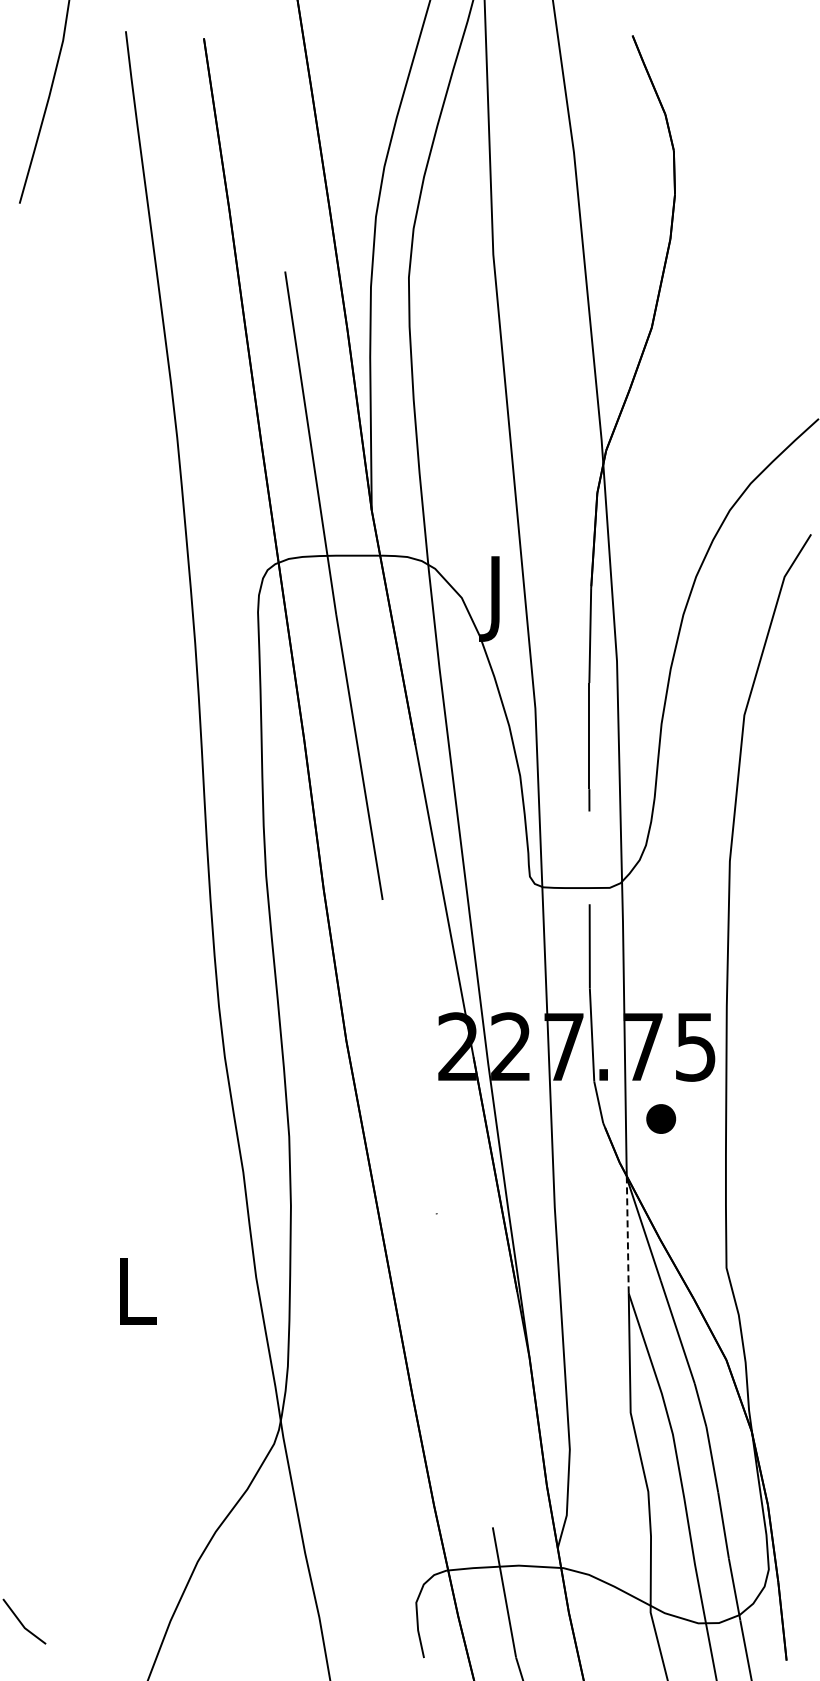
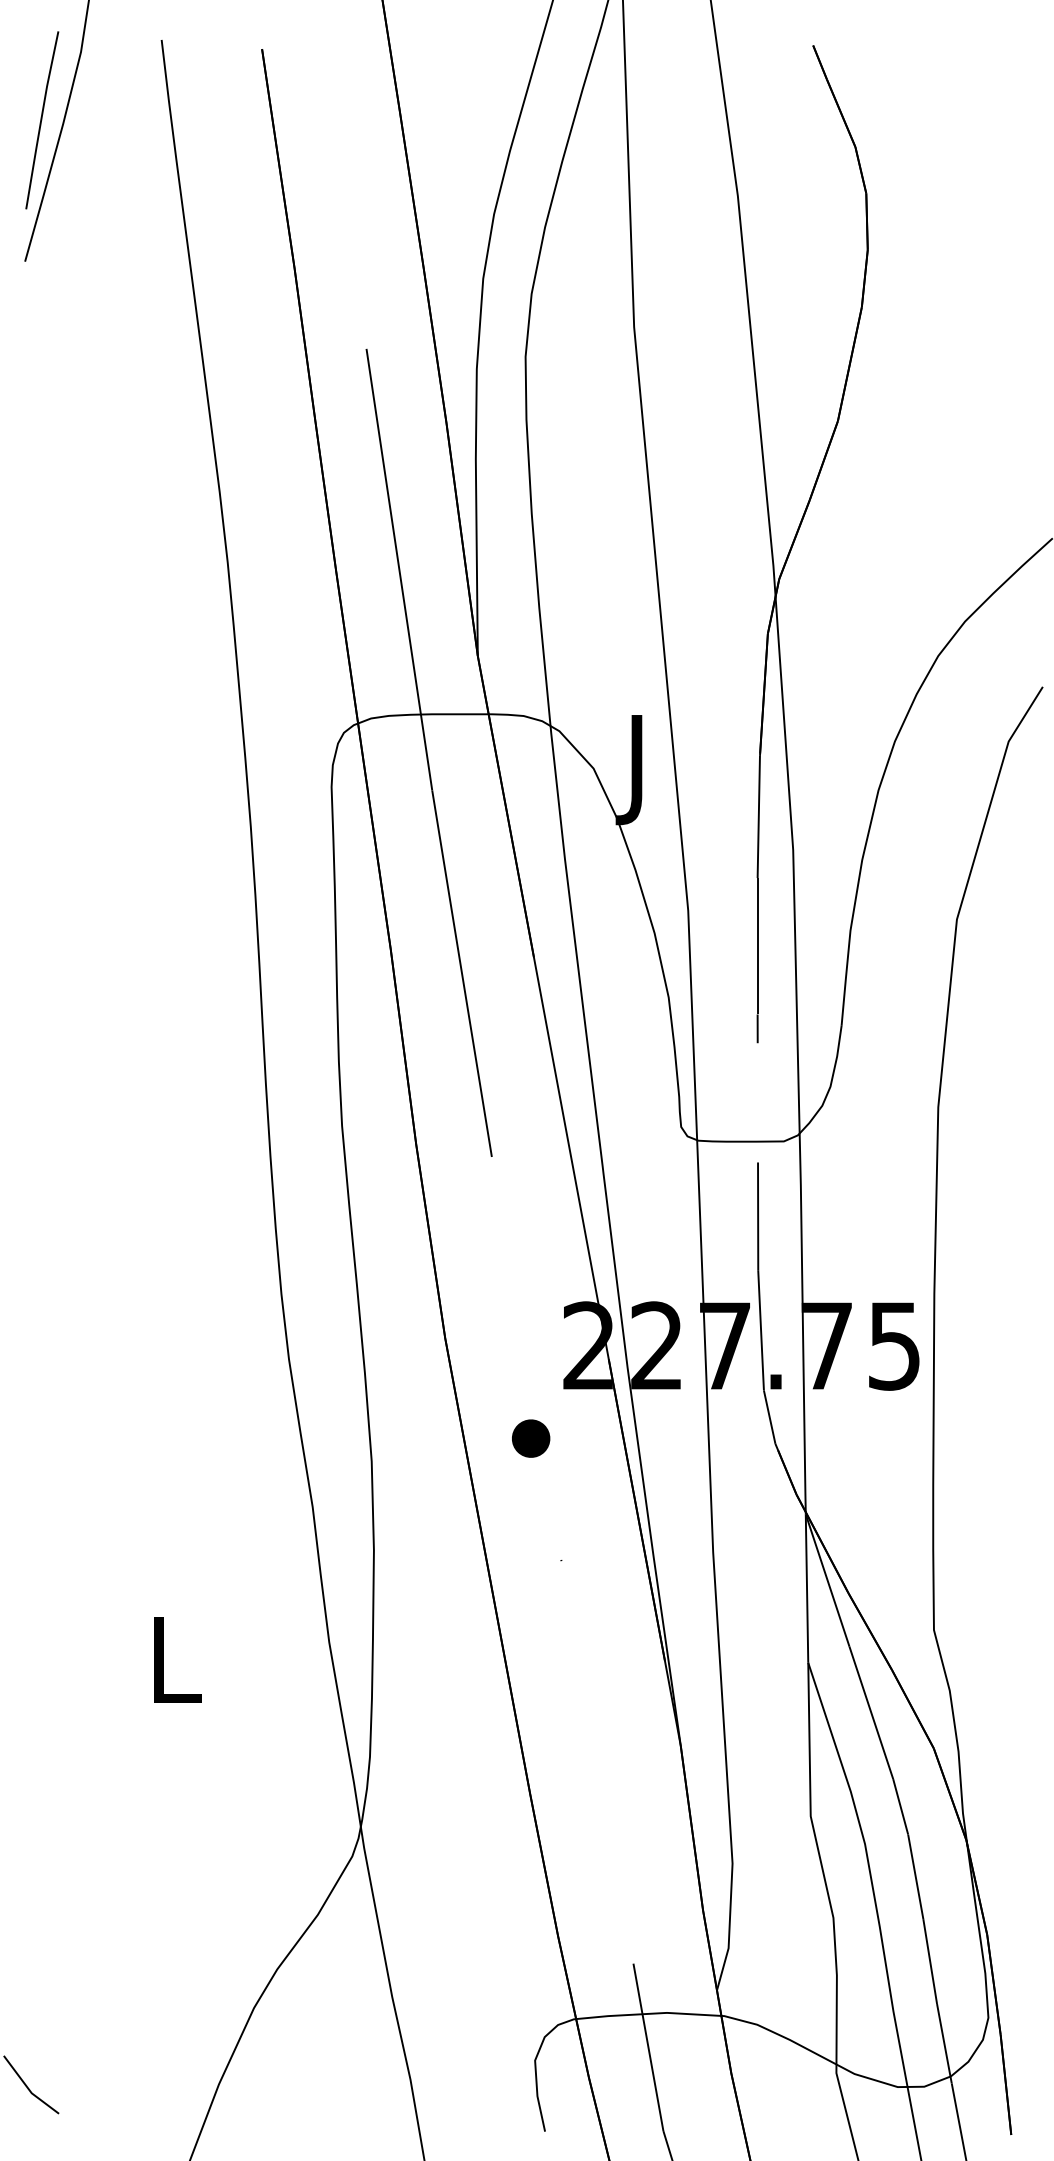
line: (32, 93) -> (41, 120), added
part: (661, 1118) -> (531, 1437), moved
line: (627, 1235) -> (806, 1588), dashed -> solid

